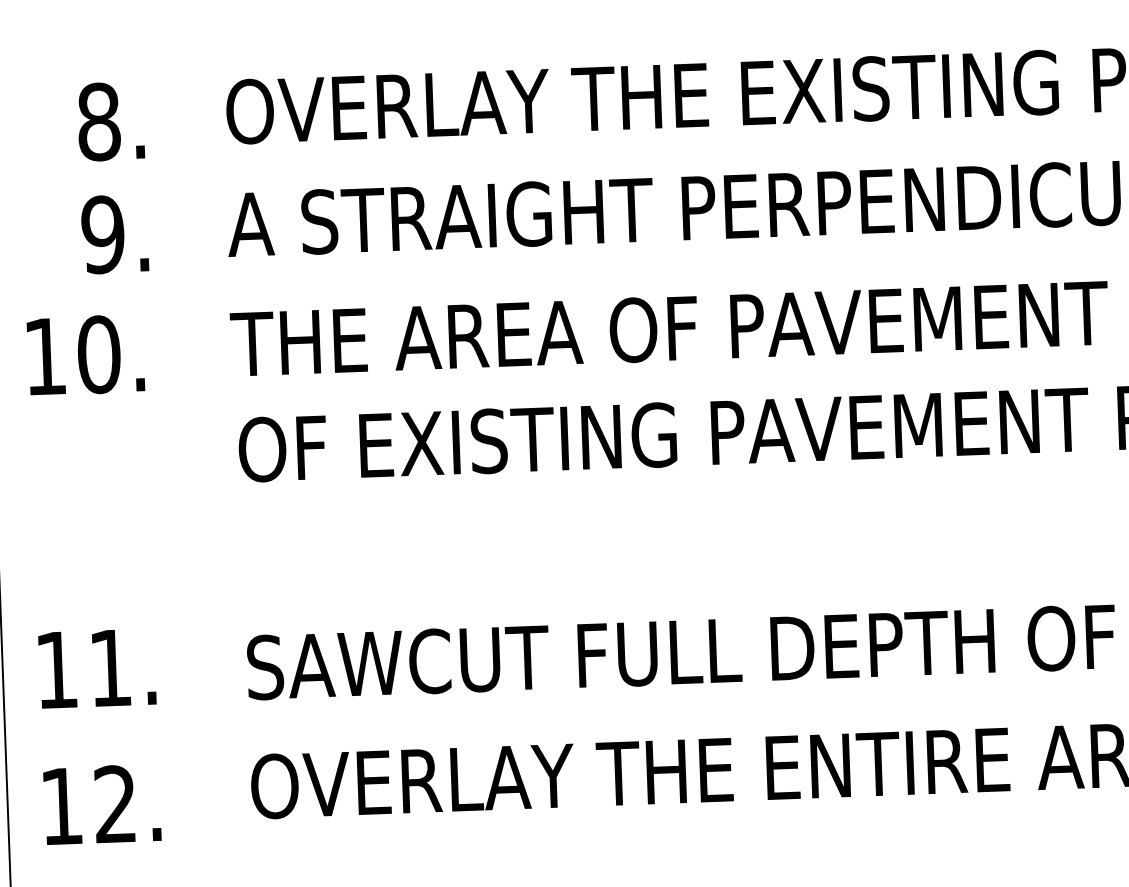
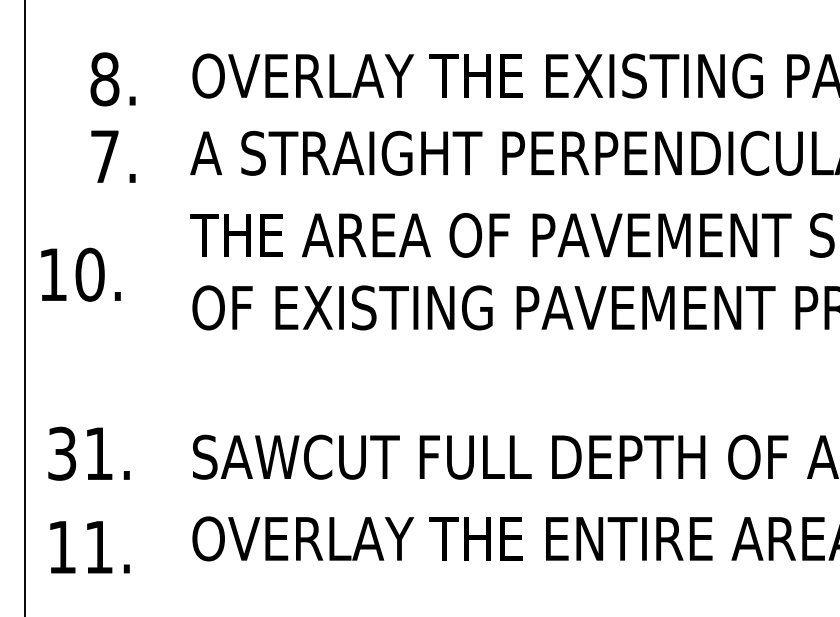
text: (102, 234) -> (104, 156), 9. -> 7.
text: (85, 354) -> (80, 274), moved
text: (57, 669) -> (62, 453), 11. -> 31.
text: (114, 803) -> (98, 546), 12. -> 11.

